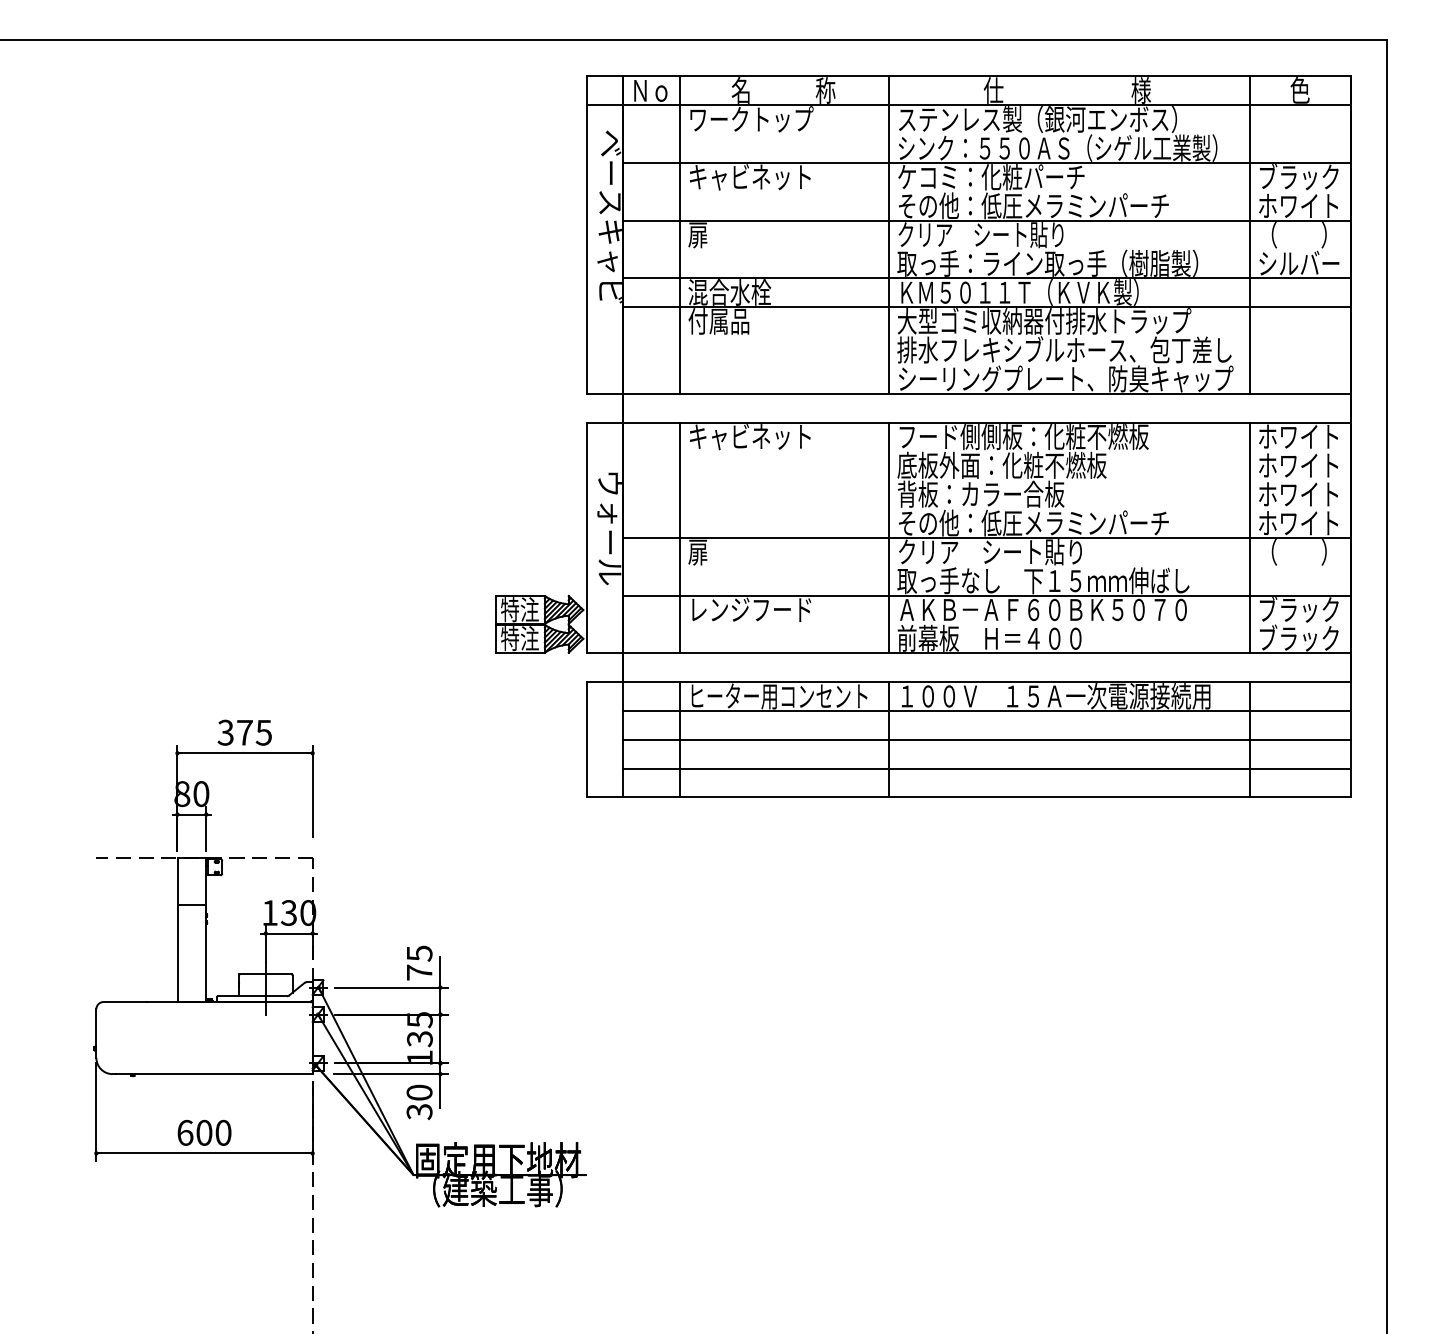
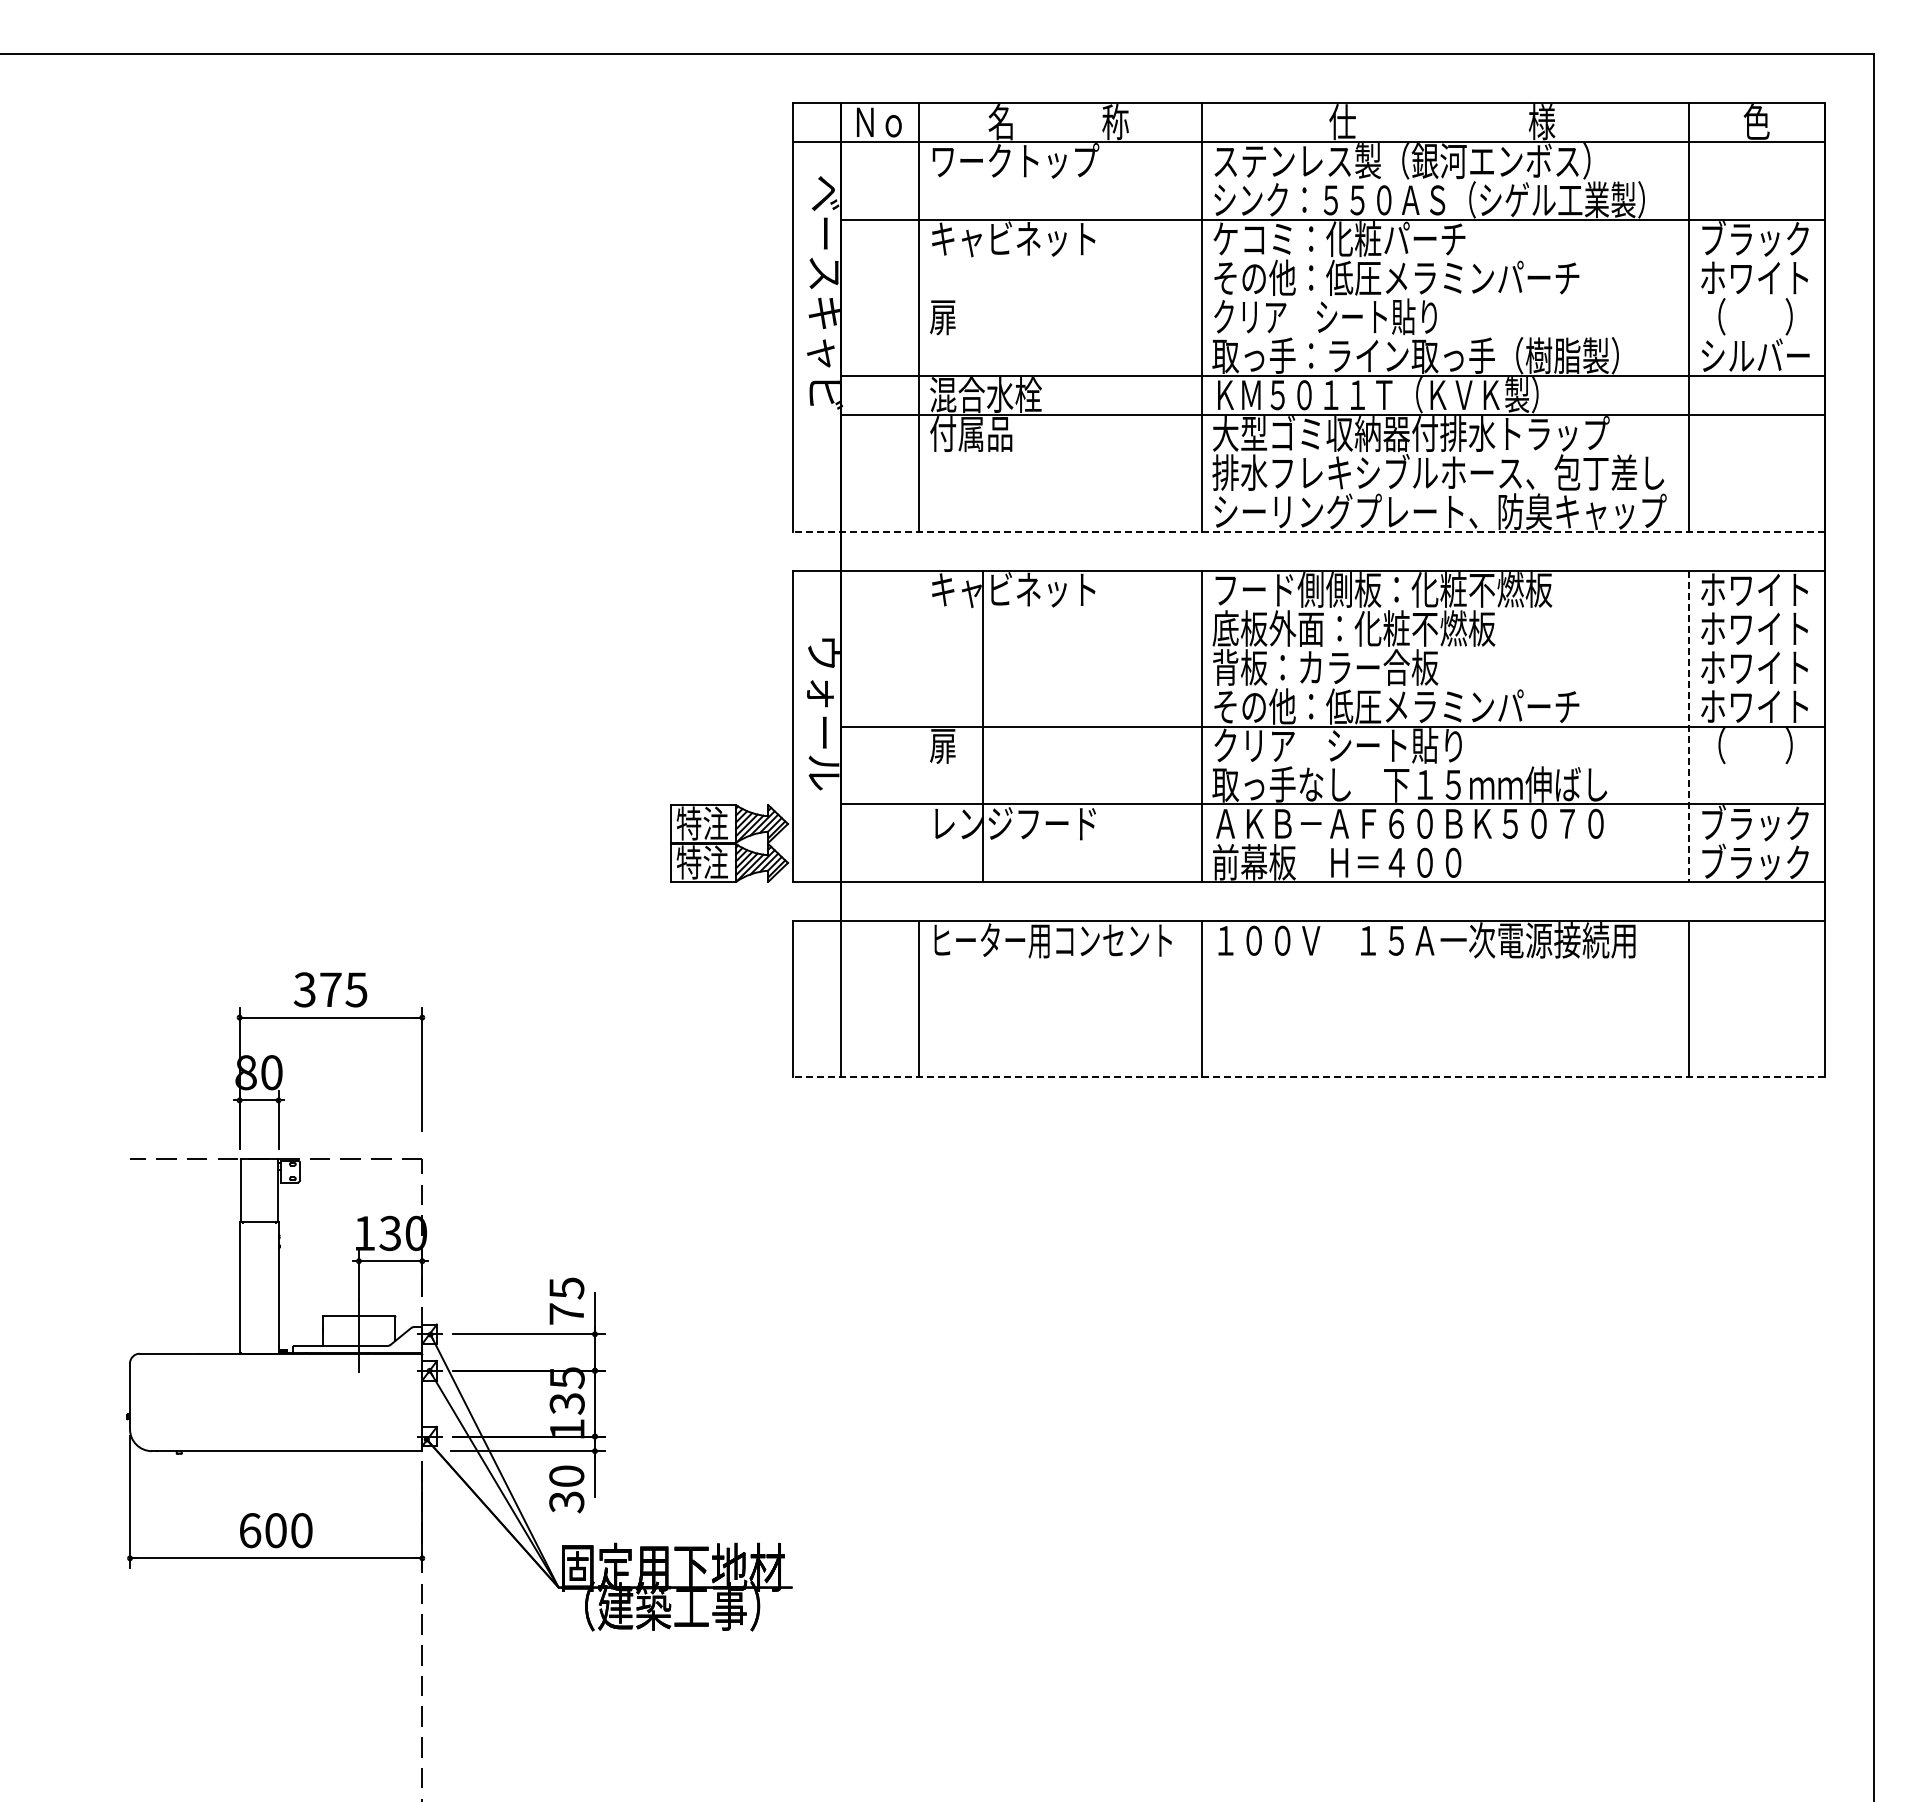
line: (986, 220) -> (1333, 297), removed
line: (968, 393) -> (1308, 531), solid -> dashed
line: (680, 537) -> (983, 726), moved
line: (1249, 537) -> (1688, 726), solid -> dashed
line: (986, 711) -> (1333, 960), removed
line: (986, 739) -> (1333, 999), removed
line: (986, 768) -> (1333, 1038), removed
line: (968, 797) -> (1308, 1077), solid -> dashed

